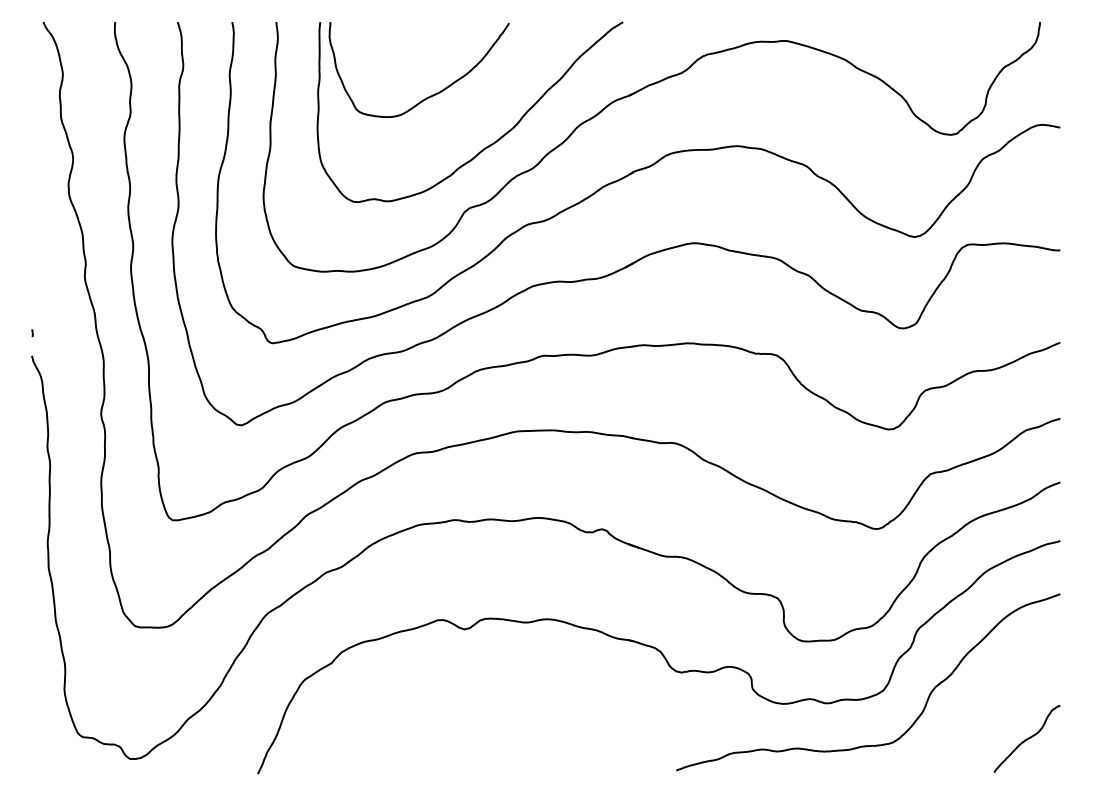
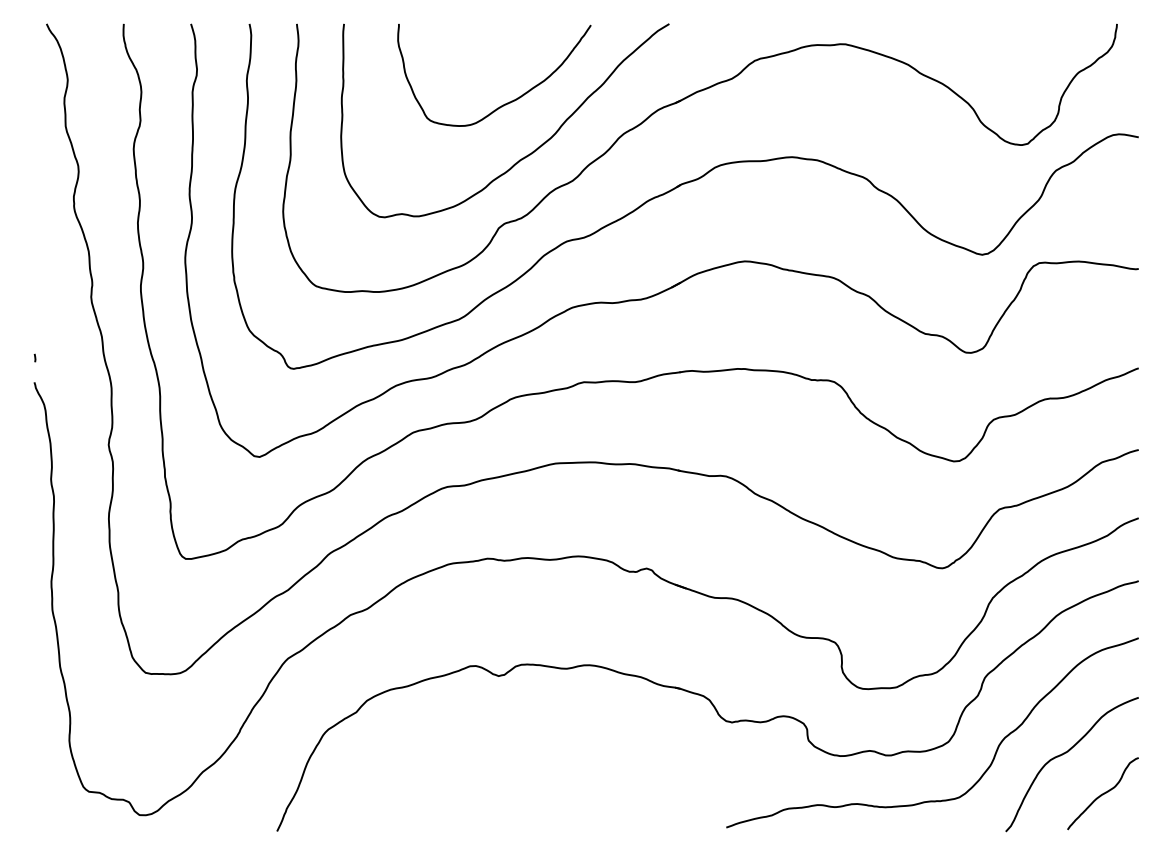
curve: (431, 95) -> (507, 102), moved
curve: (993, 701) -> (1066, 753), added

